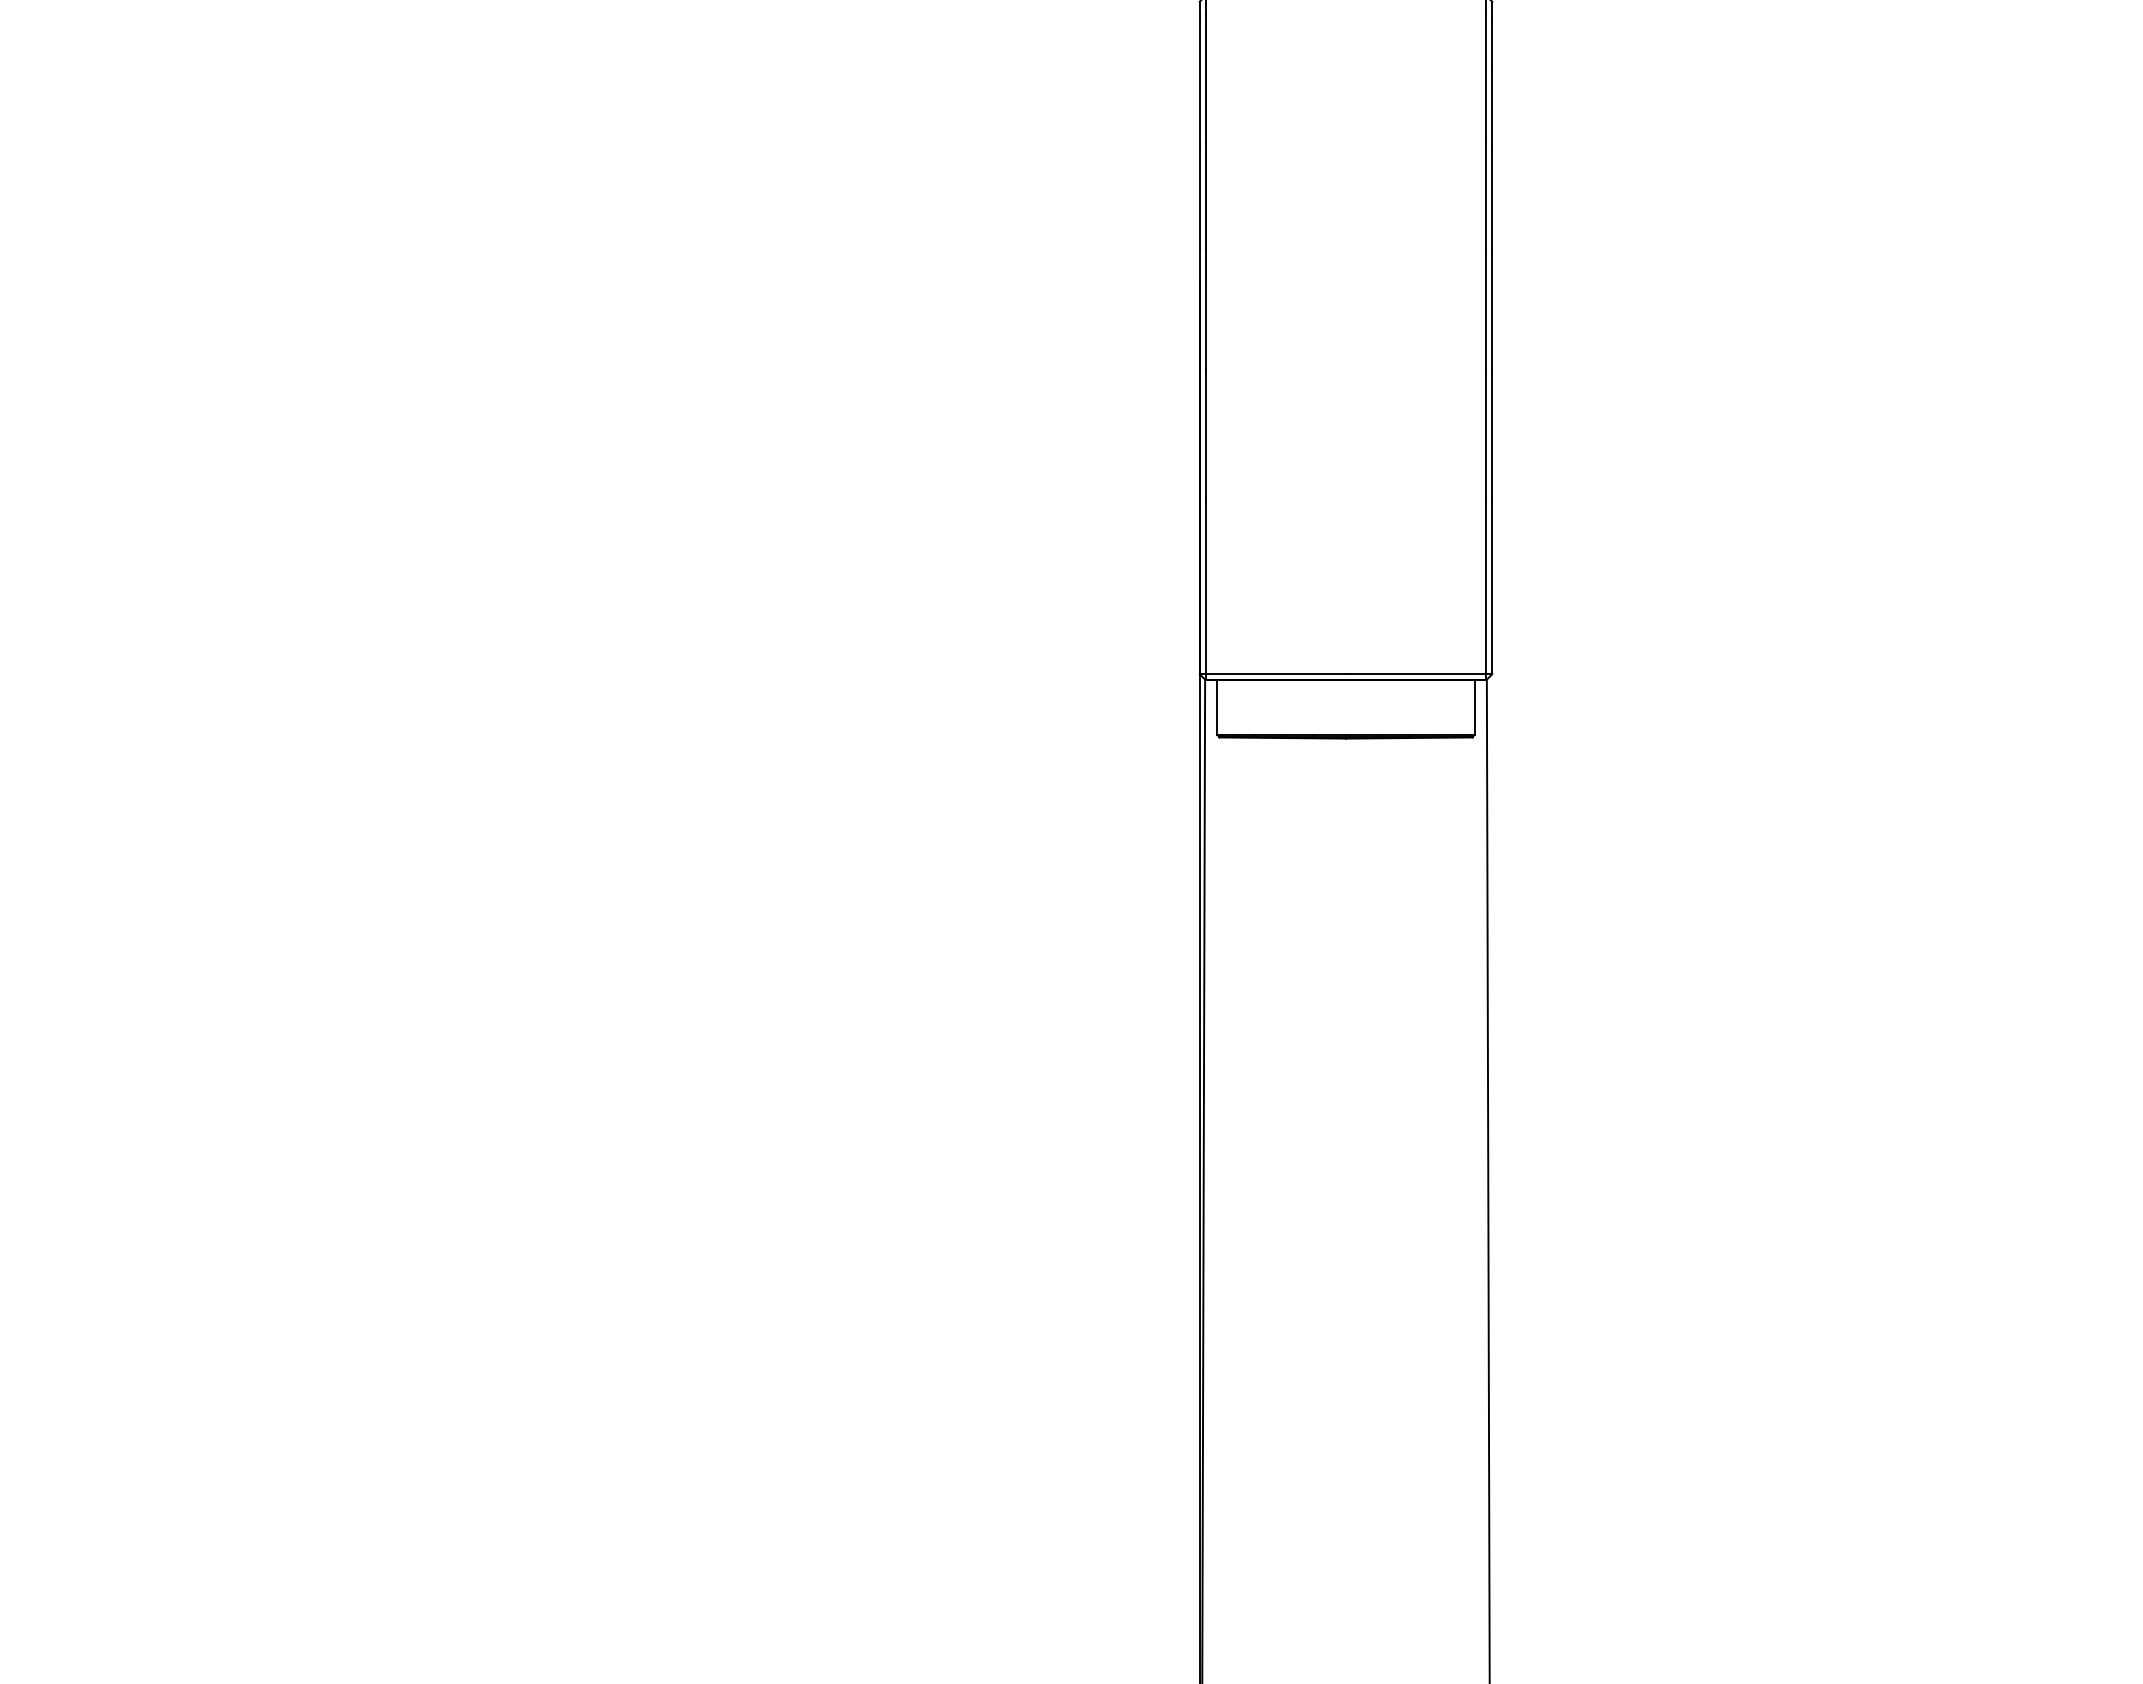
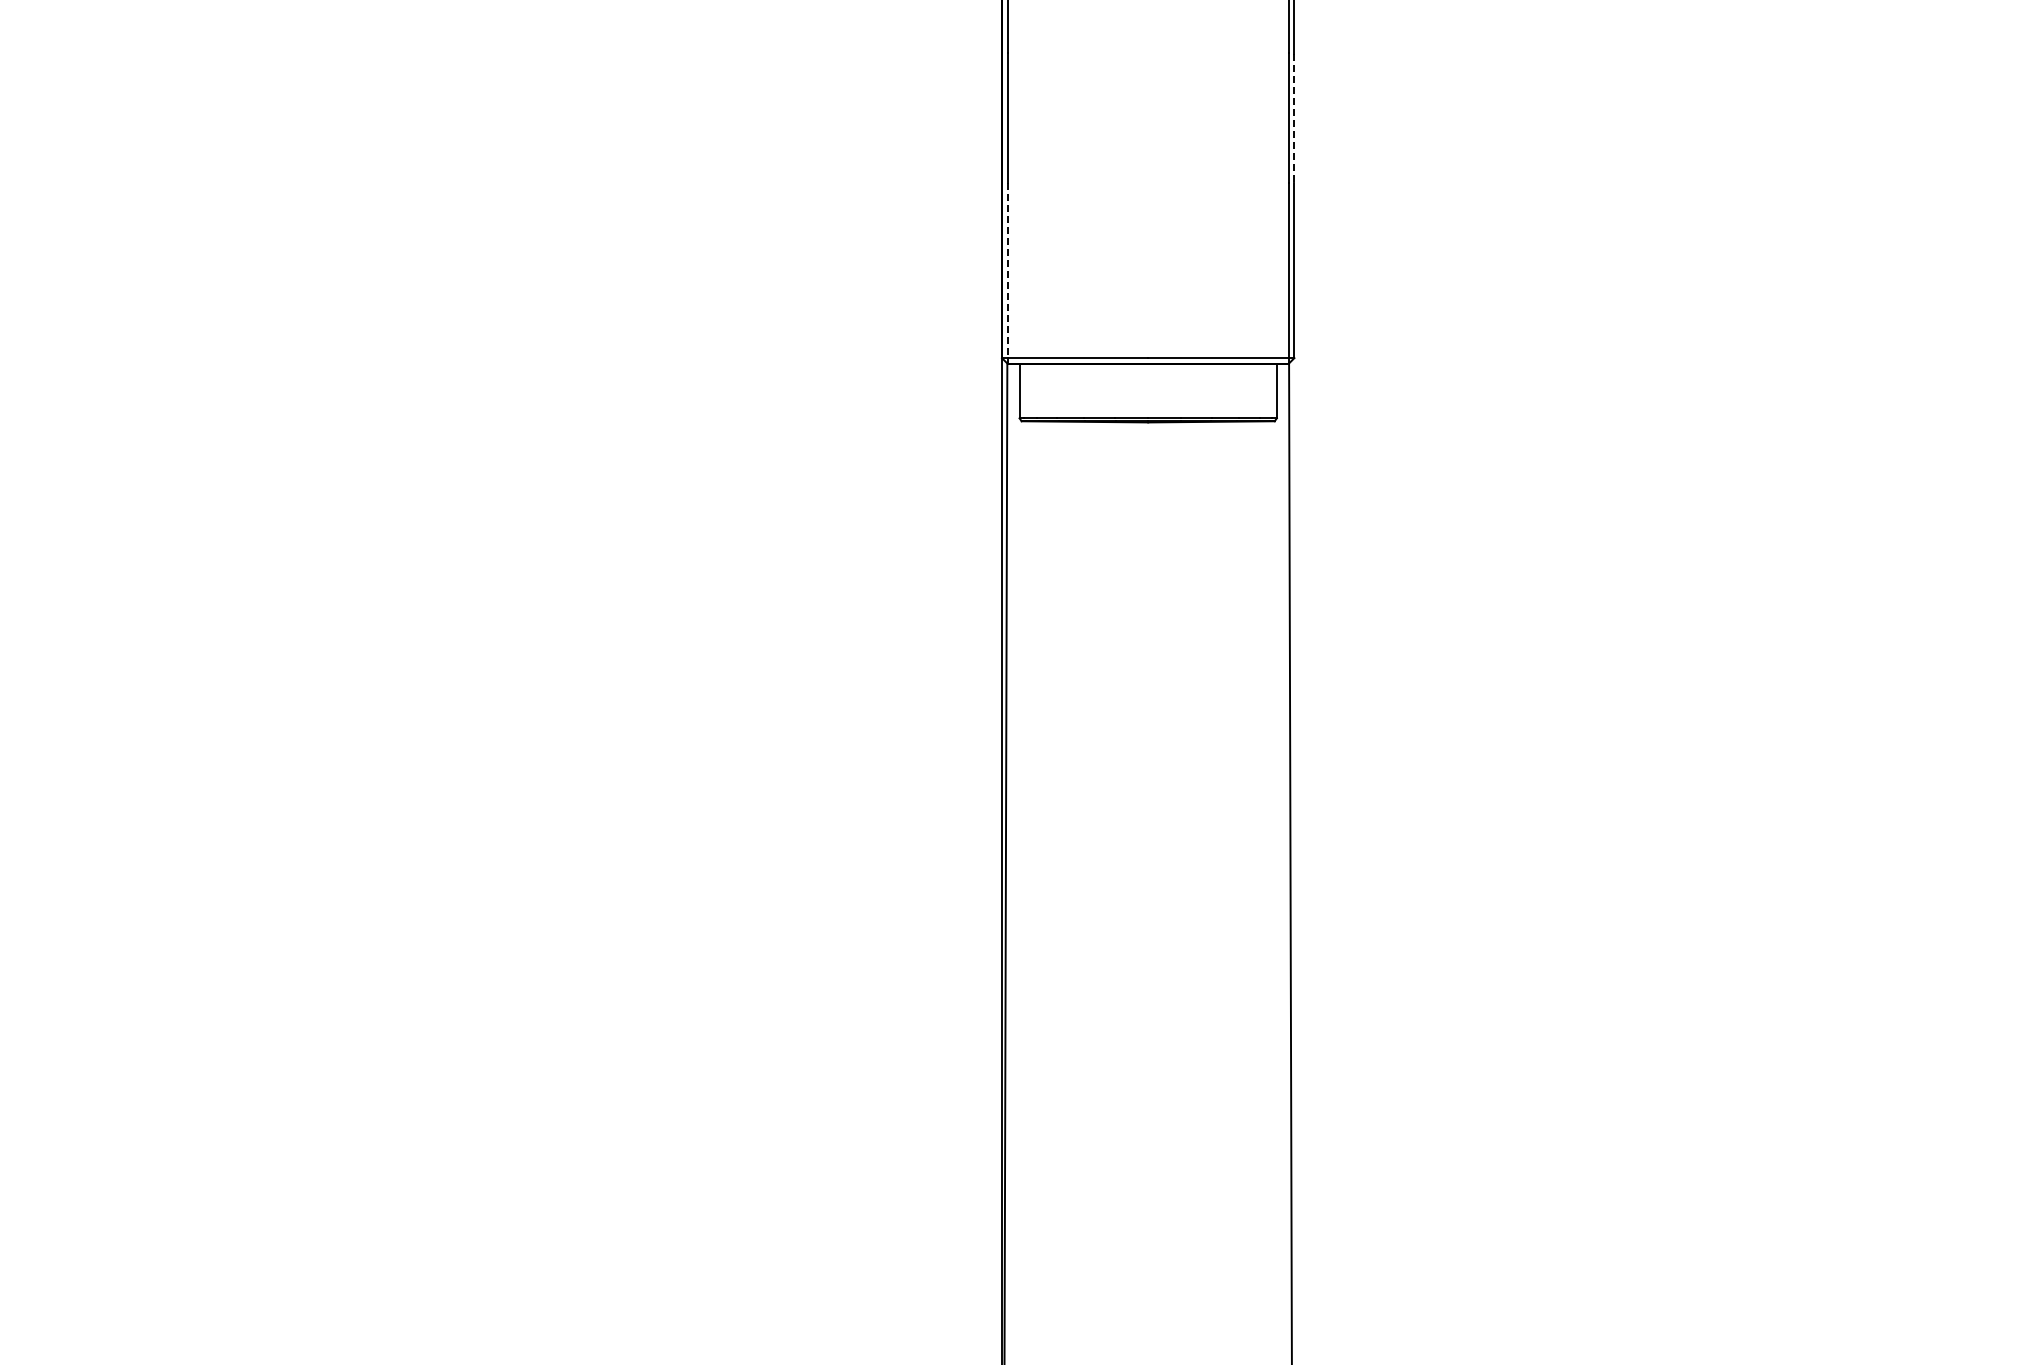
line: (1492, 435) -> (1294, 119), solid -> dashed
line: (1205, 586) -> (1007, 270), solid -> dashed

